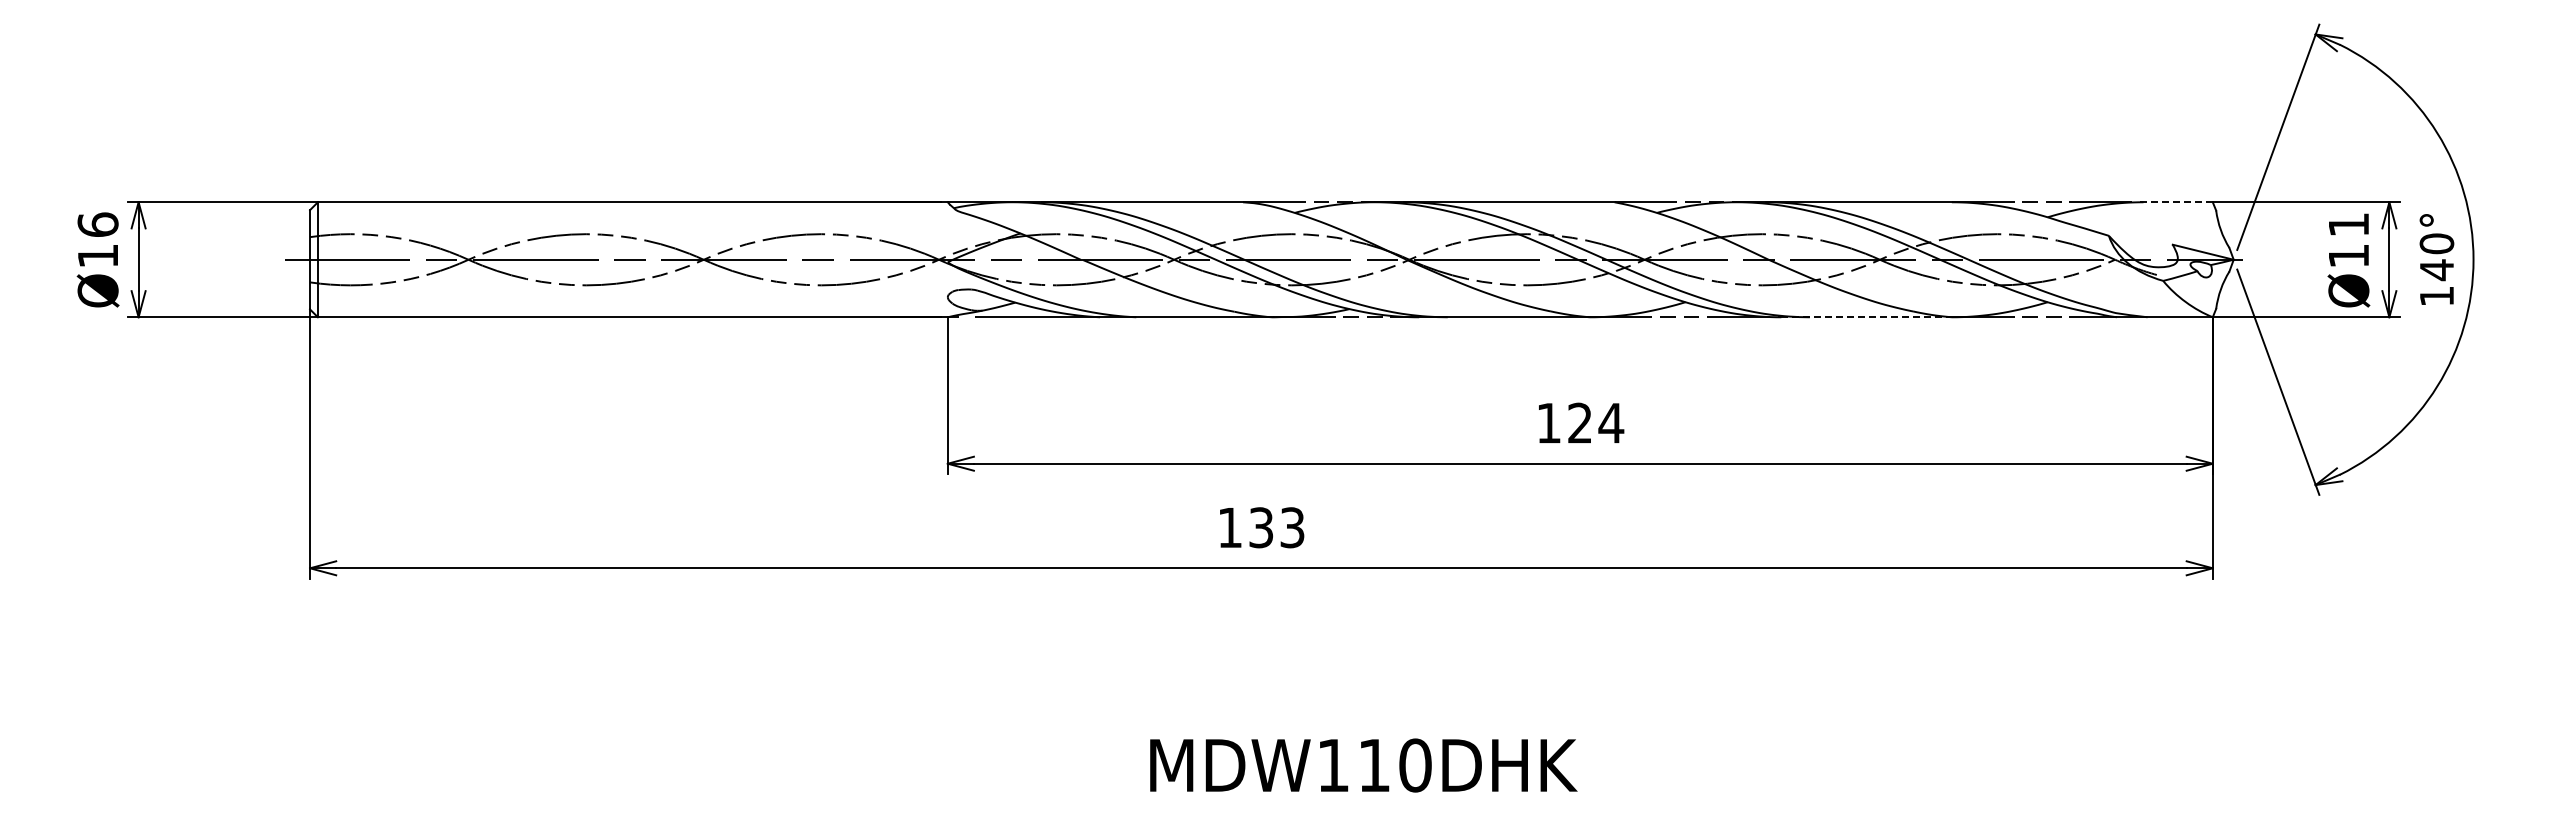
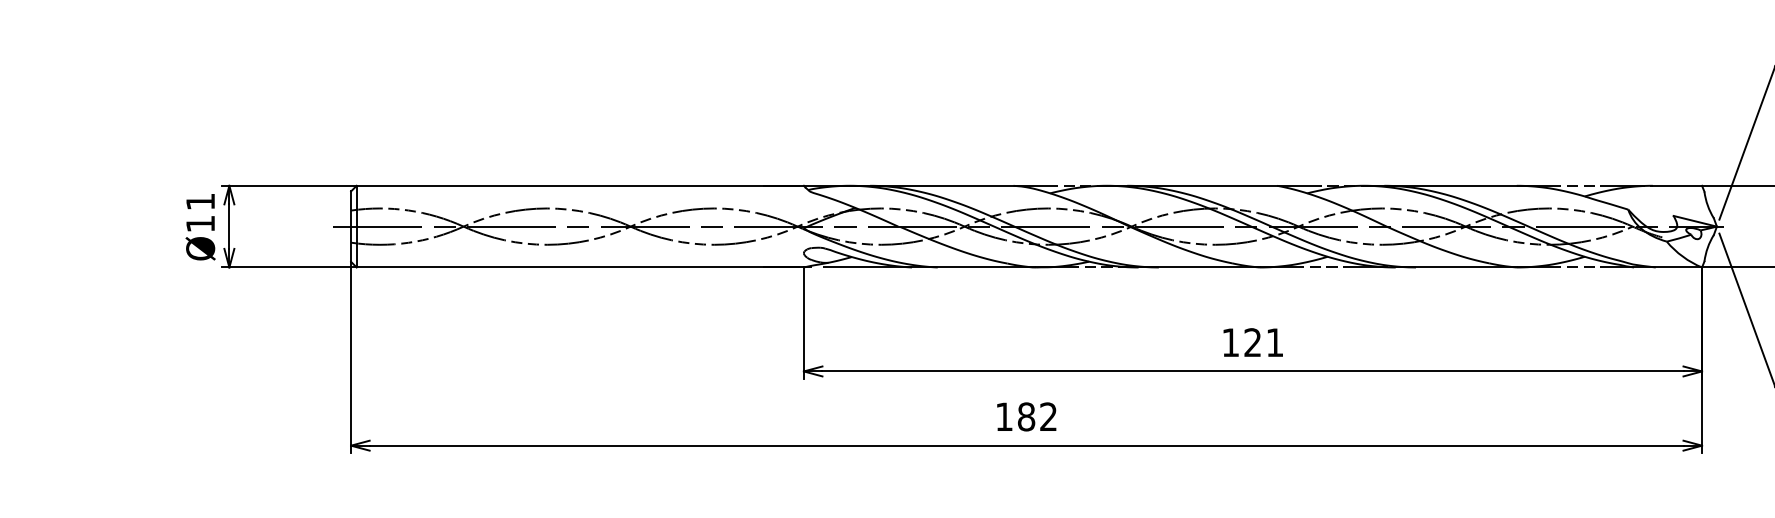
line: (2178, 202) -> (1677, 185), dashed -> solid
text: (97, 224) -> (200, 201), Ø16 -> Ø11
line: (1867, 317) -> (1456, 267), dashed -> solid
text: (1611, 423) -> (1275, 342), 124 -> 121
text: (1276, 527) -> (1037, 416), 133 -> 182

